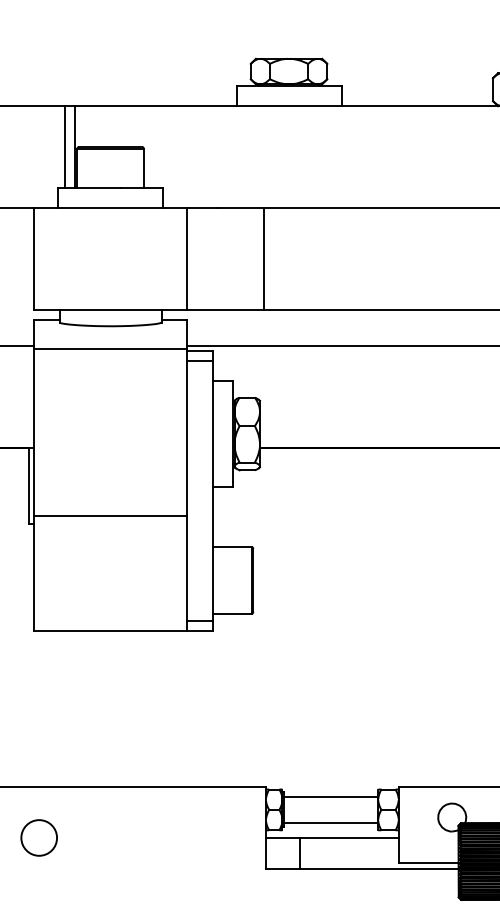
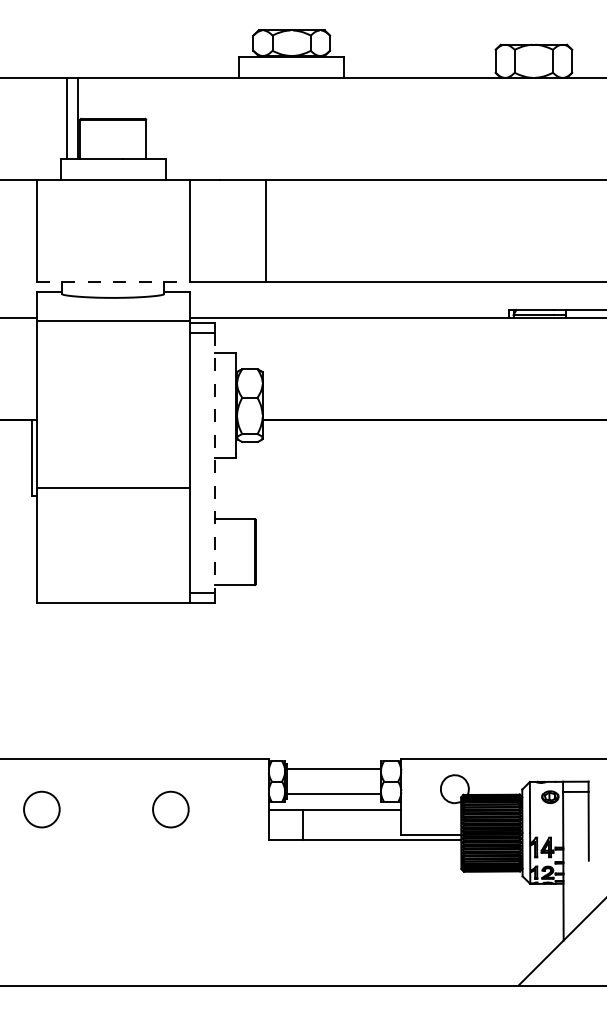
line: (110, 309) -> (113, 281), solid -> dashed
line: (212, 491) -> (215, 463), solid -> dashed
circle: (167, 837) -> (170, 809), added

